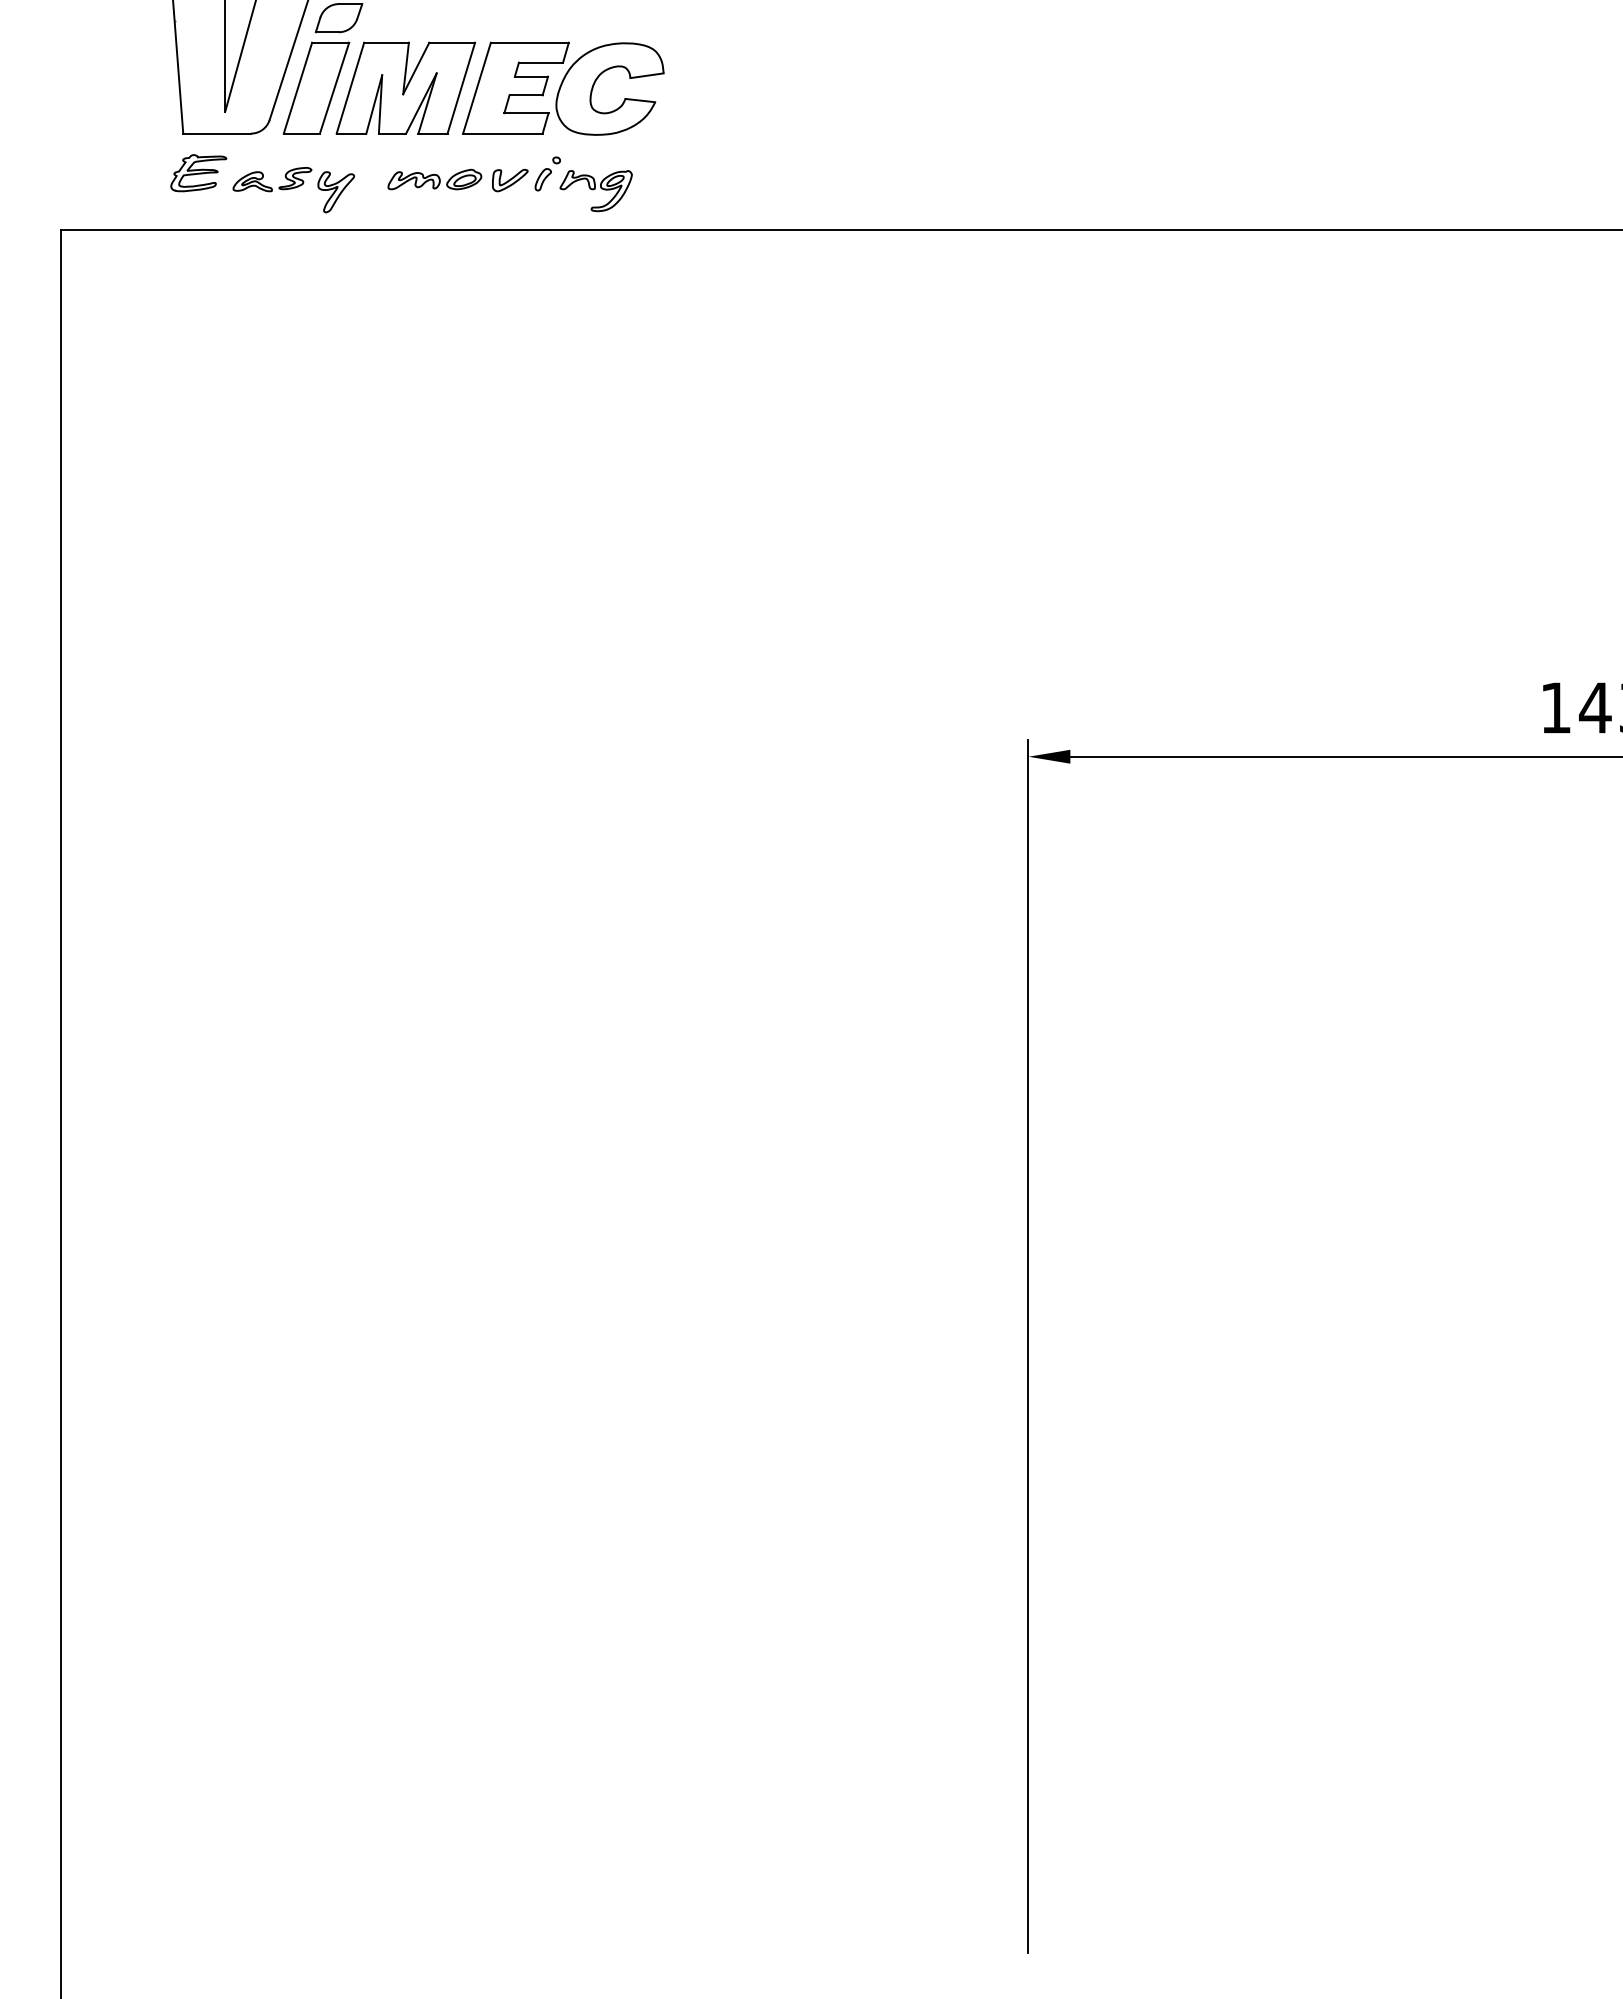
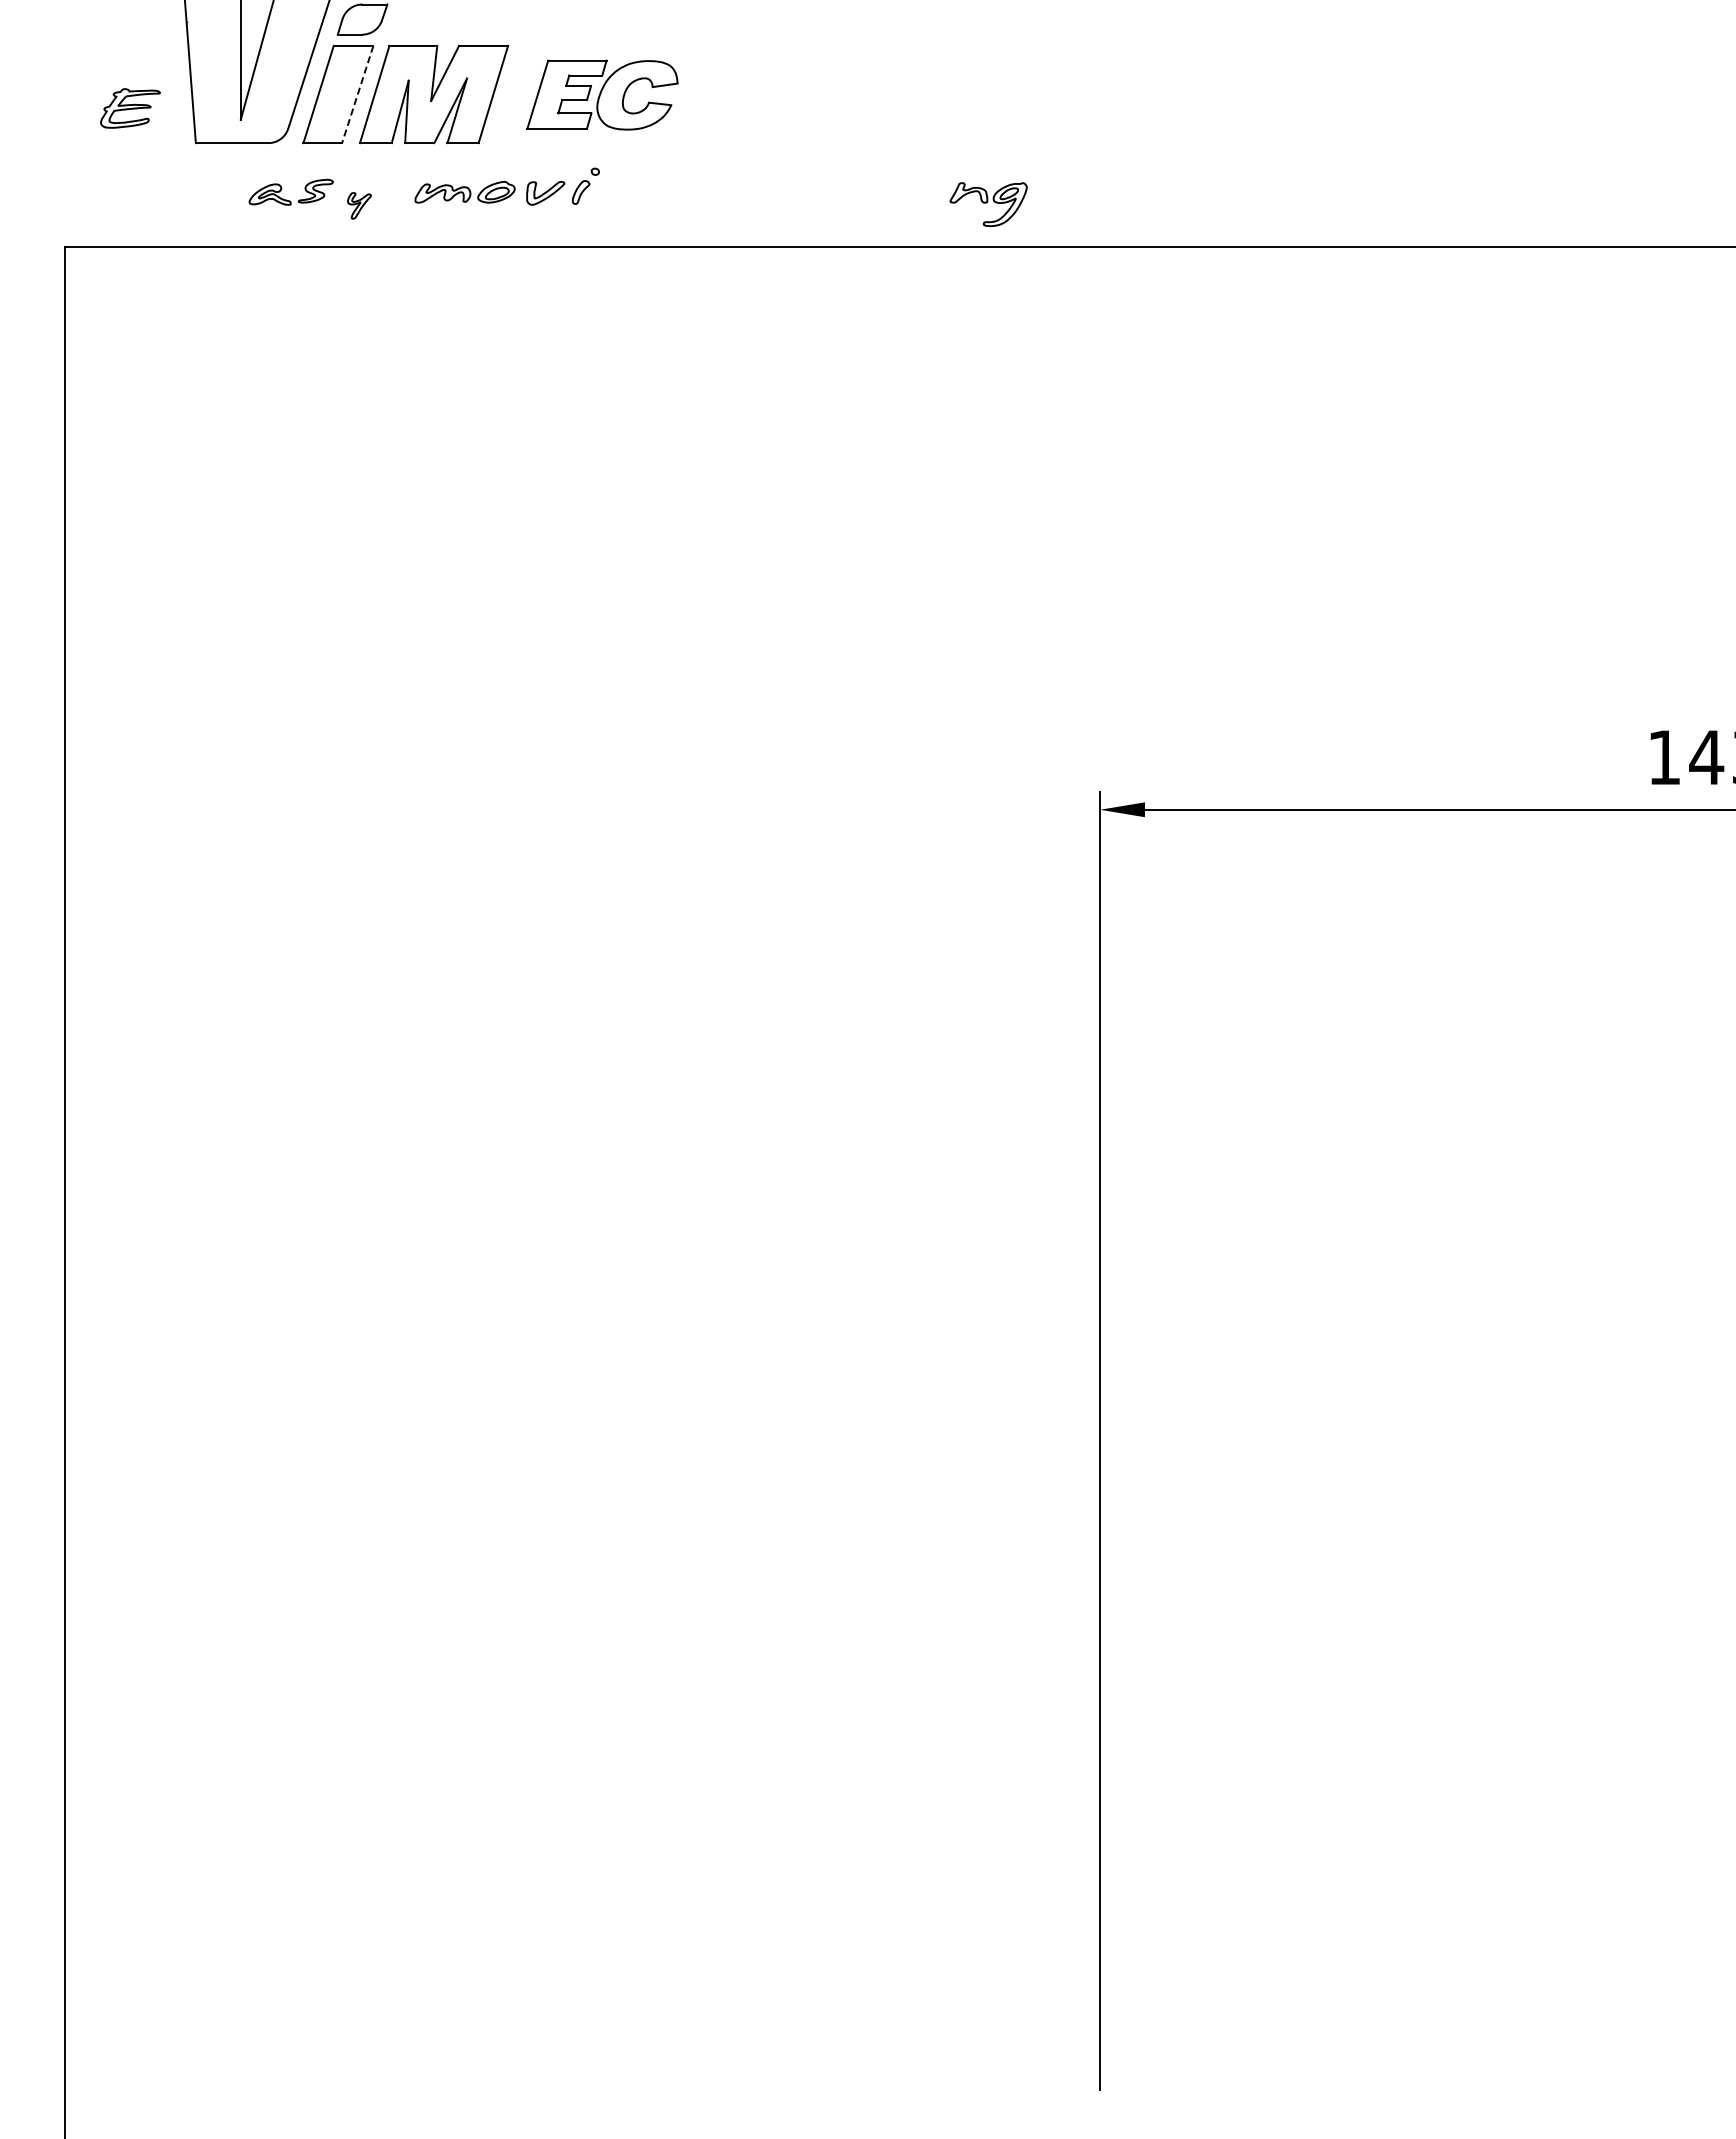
line: (334, 88) -> (357, 94), solid -> dashed
part: (563, 88) -> (602, 94), size x0.7
part: (198, 173) -> (130, 108), moved
part: (596, 190) -> (988, 204), moved
part: (336, 191) -> (359, 205), size x0.6

